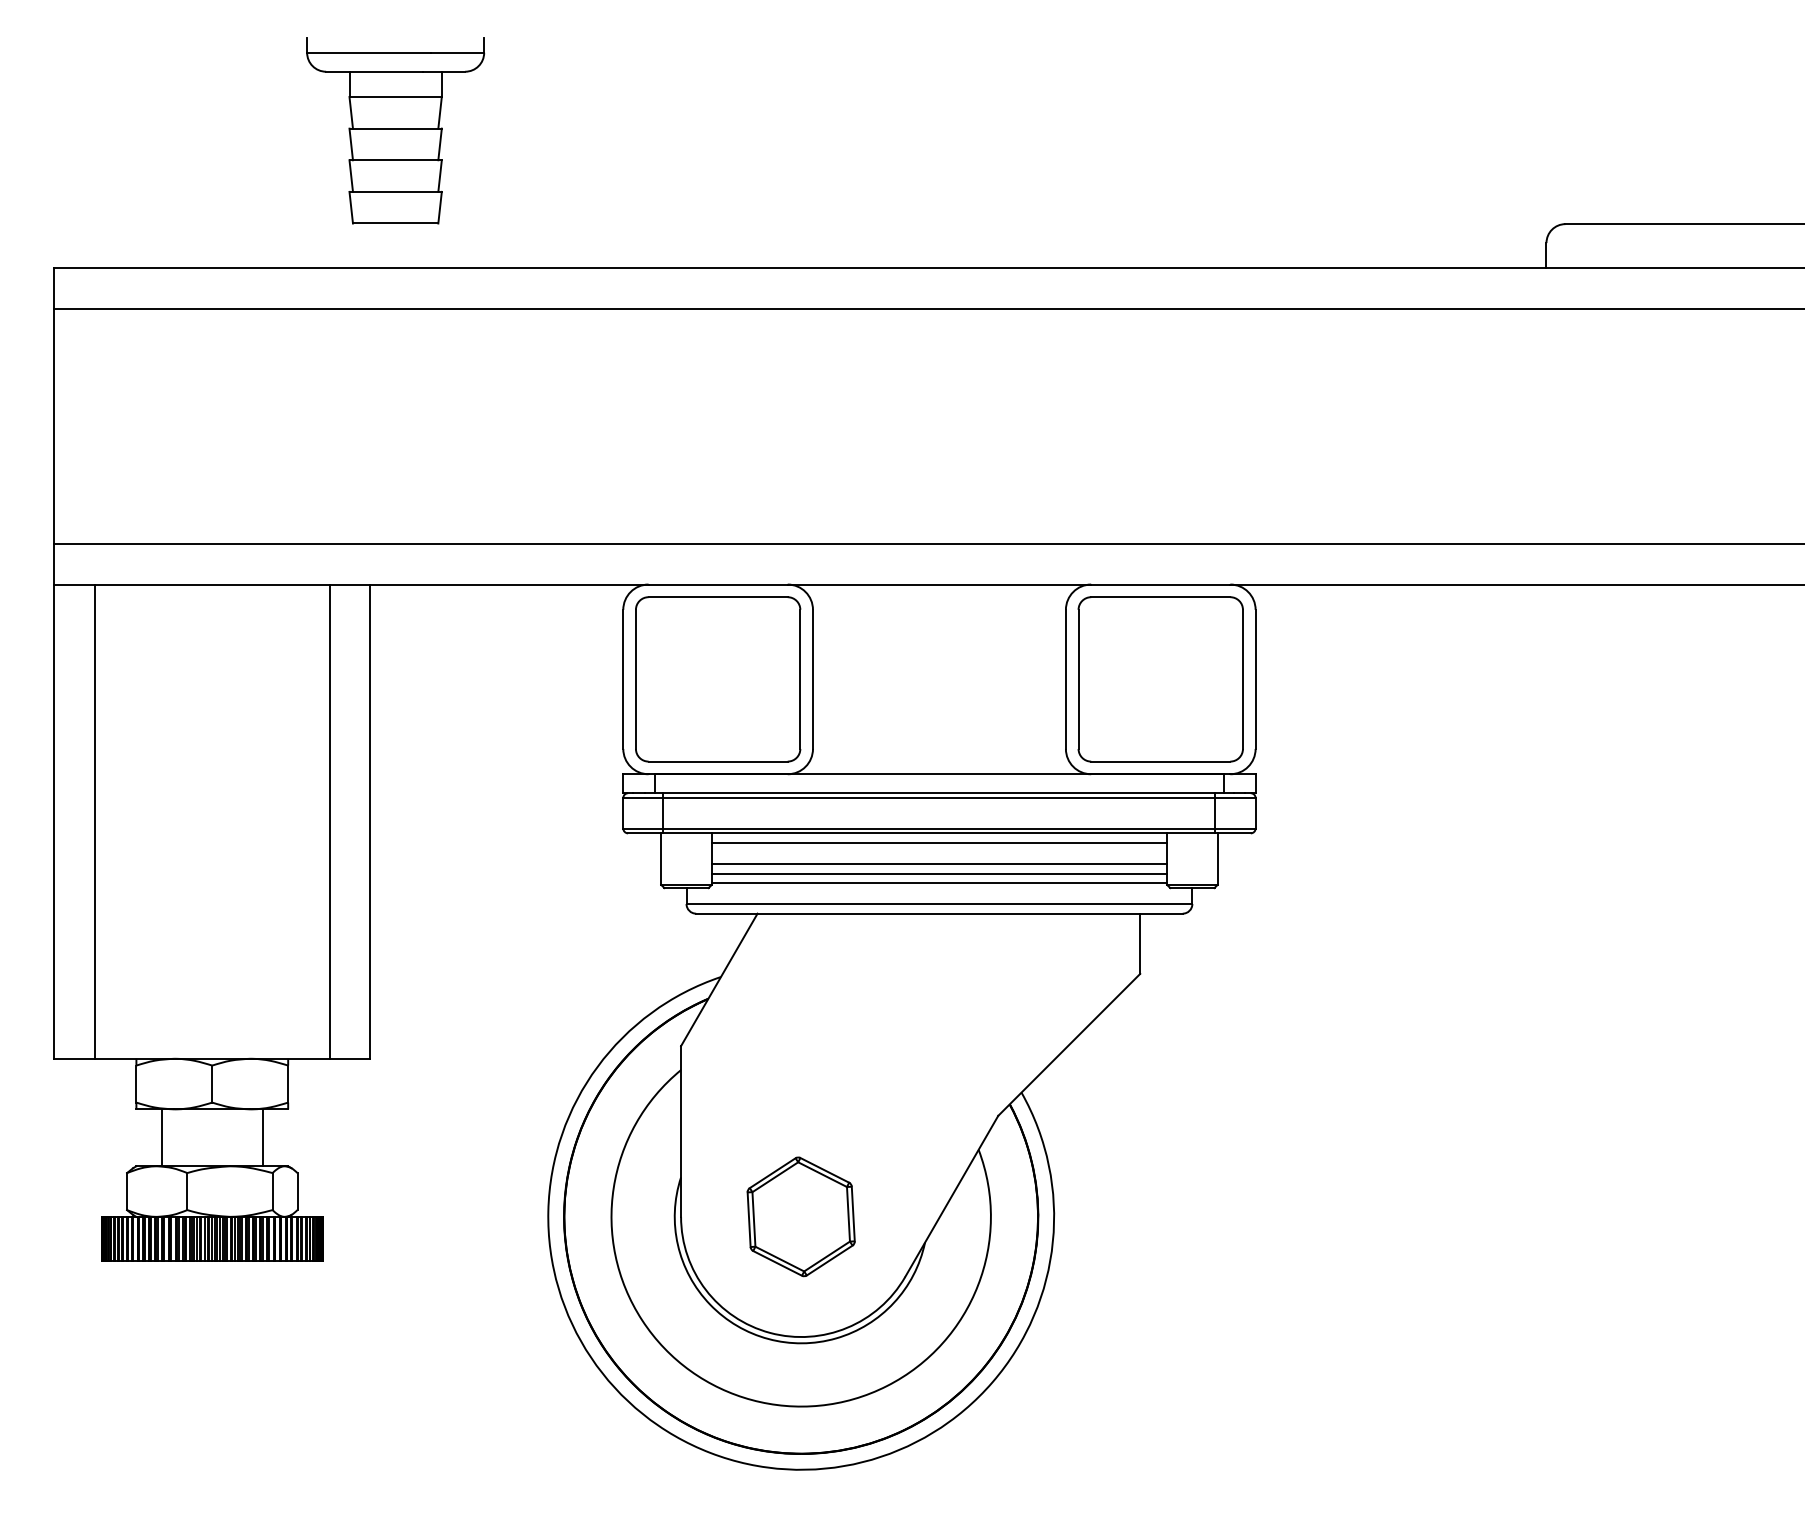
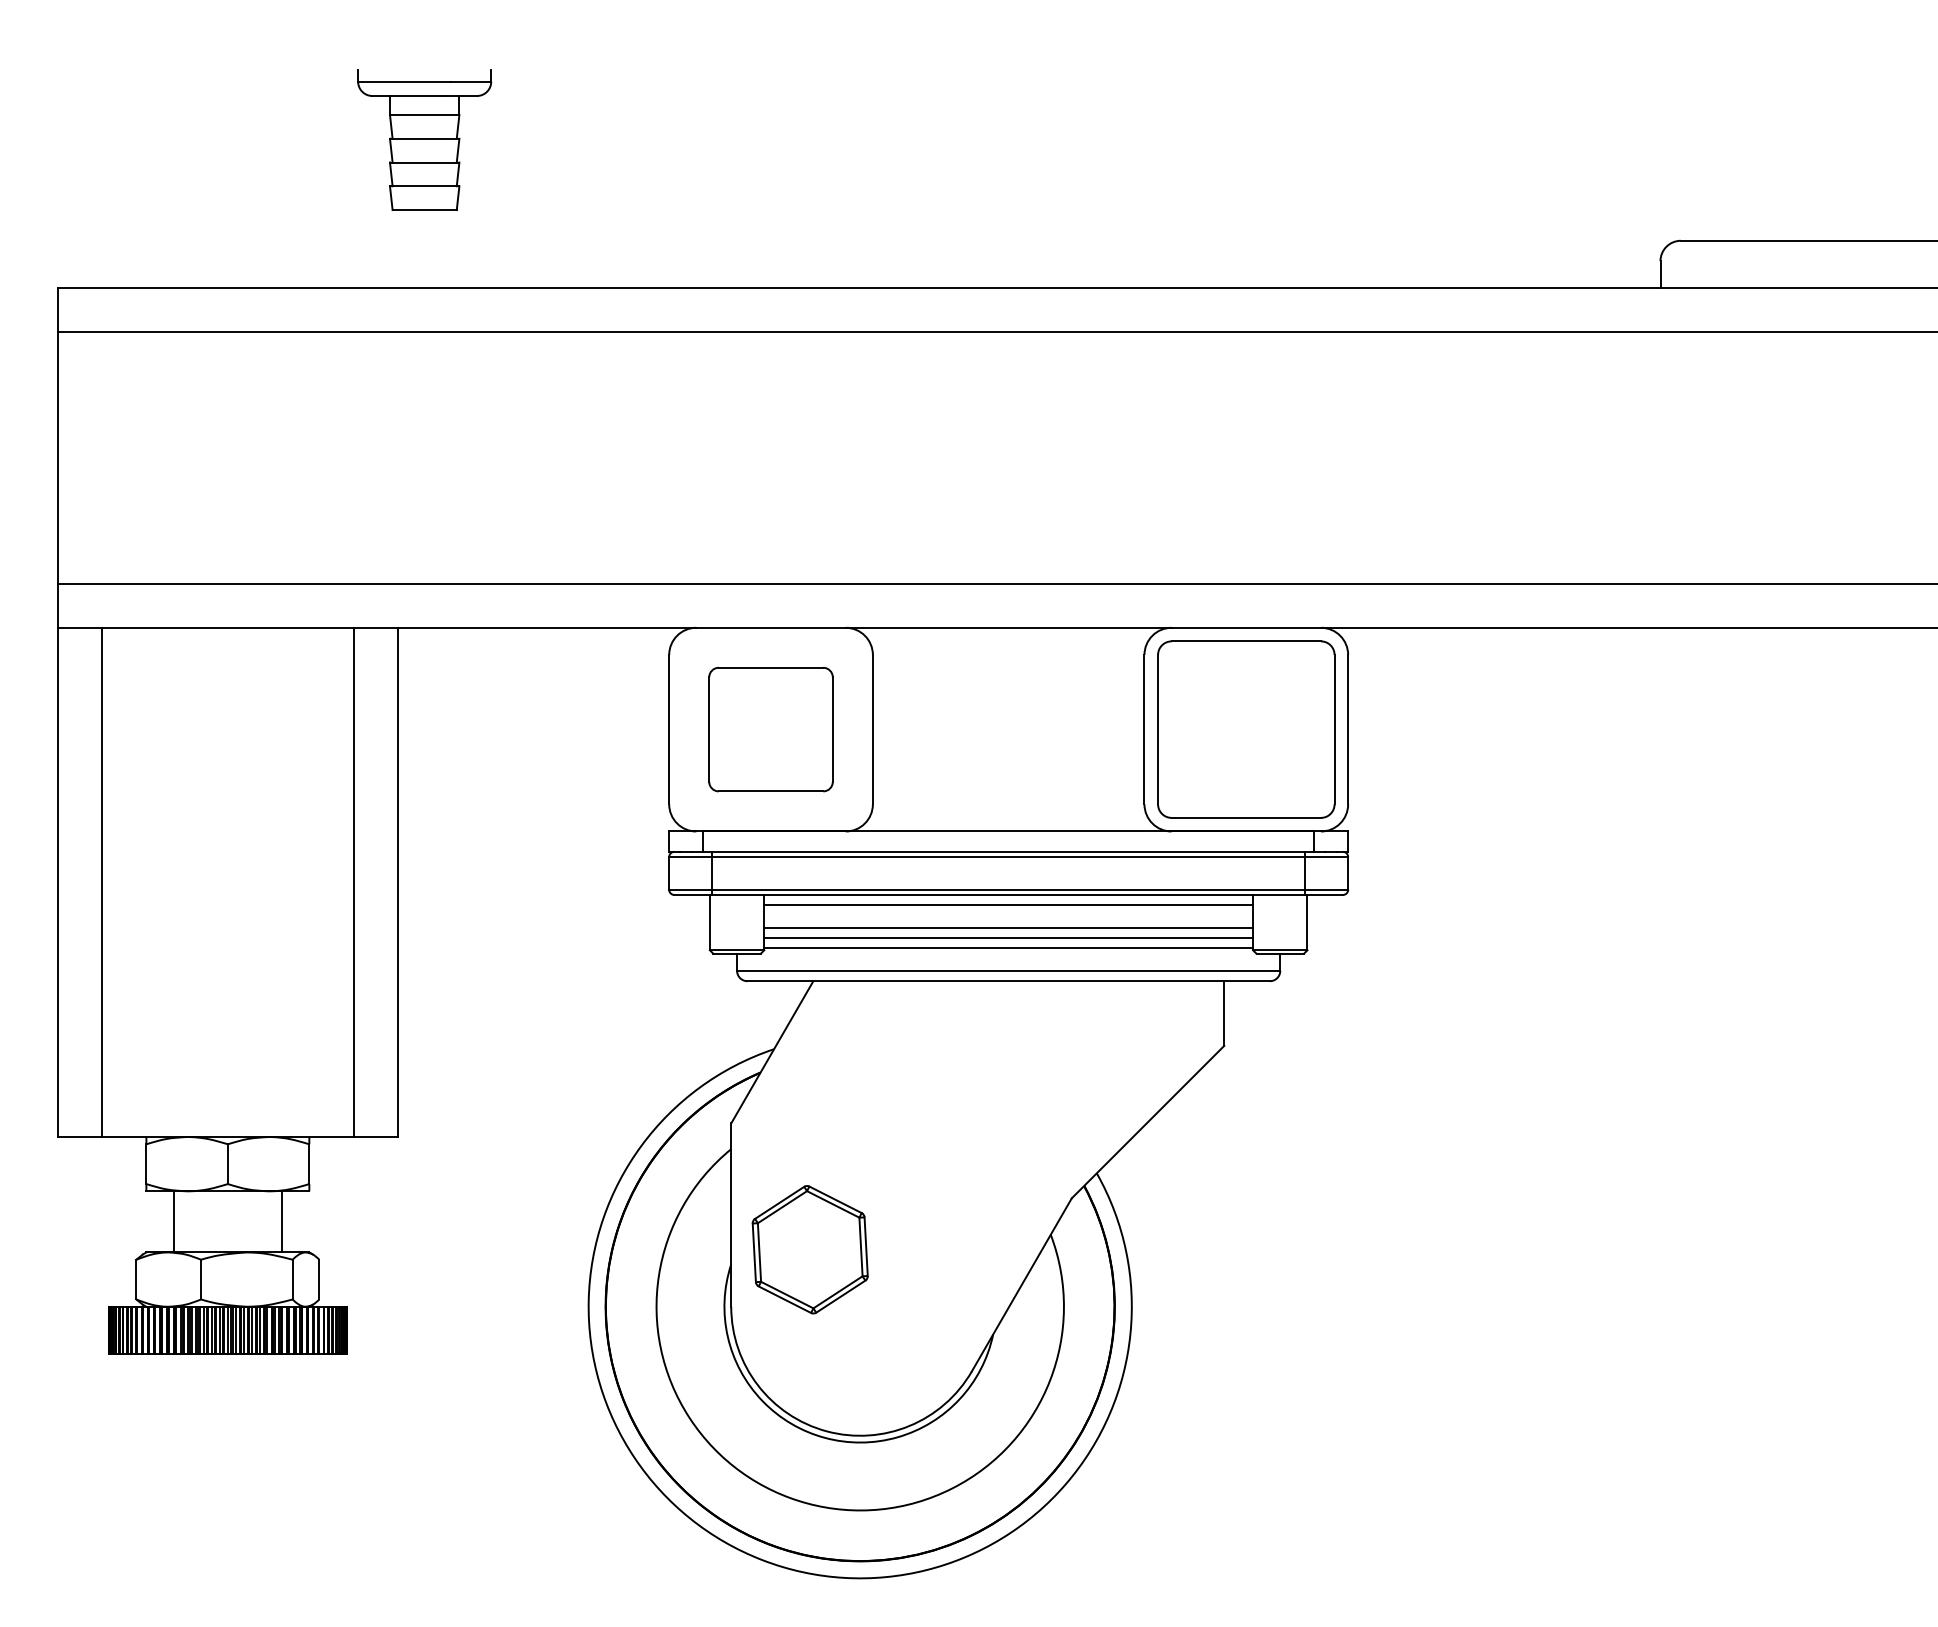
part: (395, 129) -> (424, 139), size x0.7
part: (717, 679) -> (770, 729), size x0.7
part: (800, 1216) -> (809, 1249), moved

